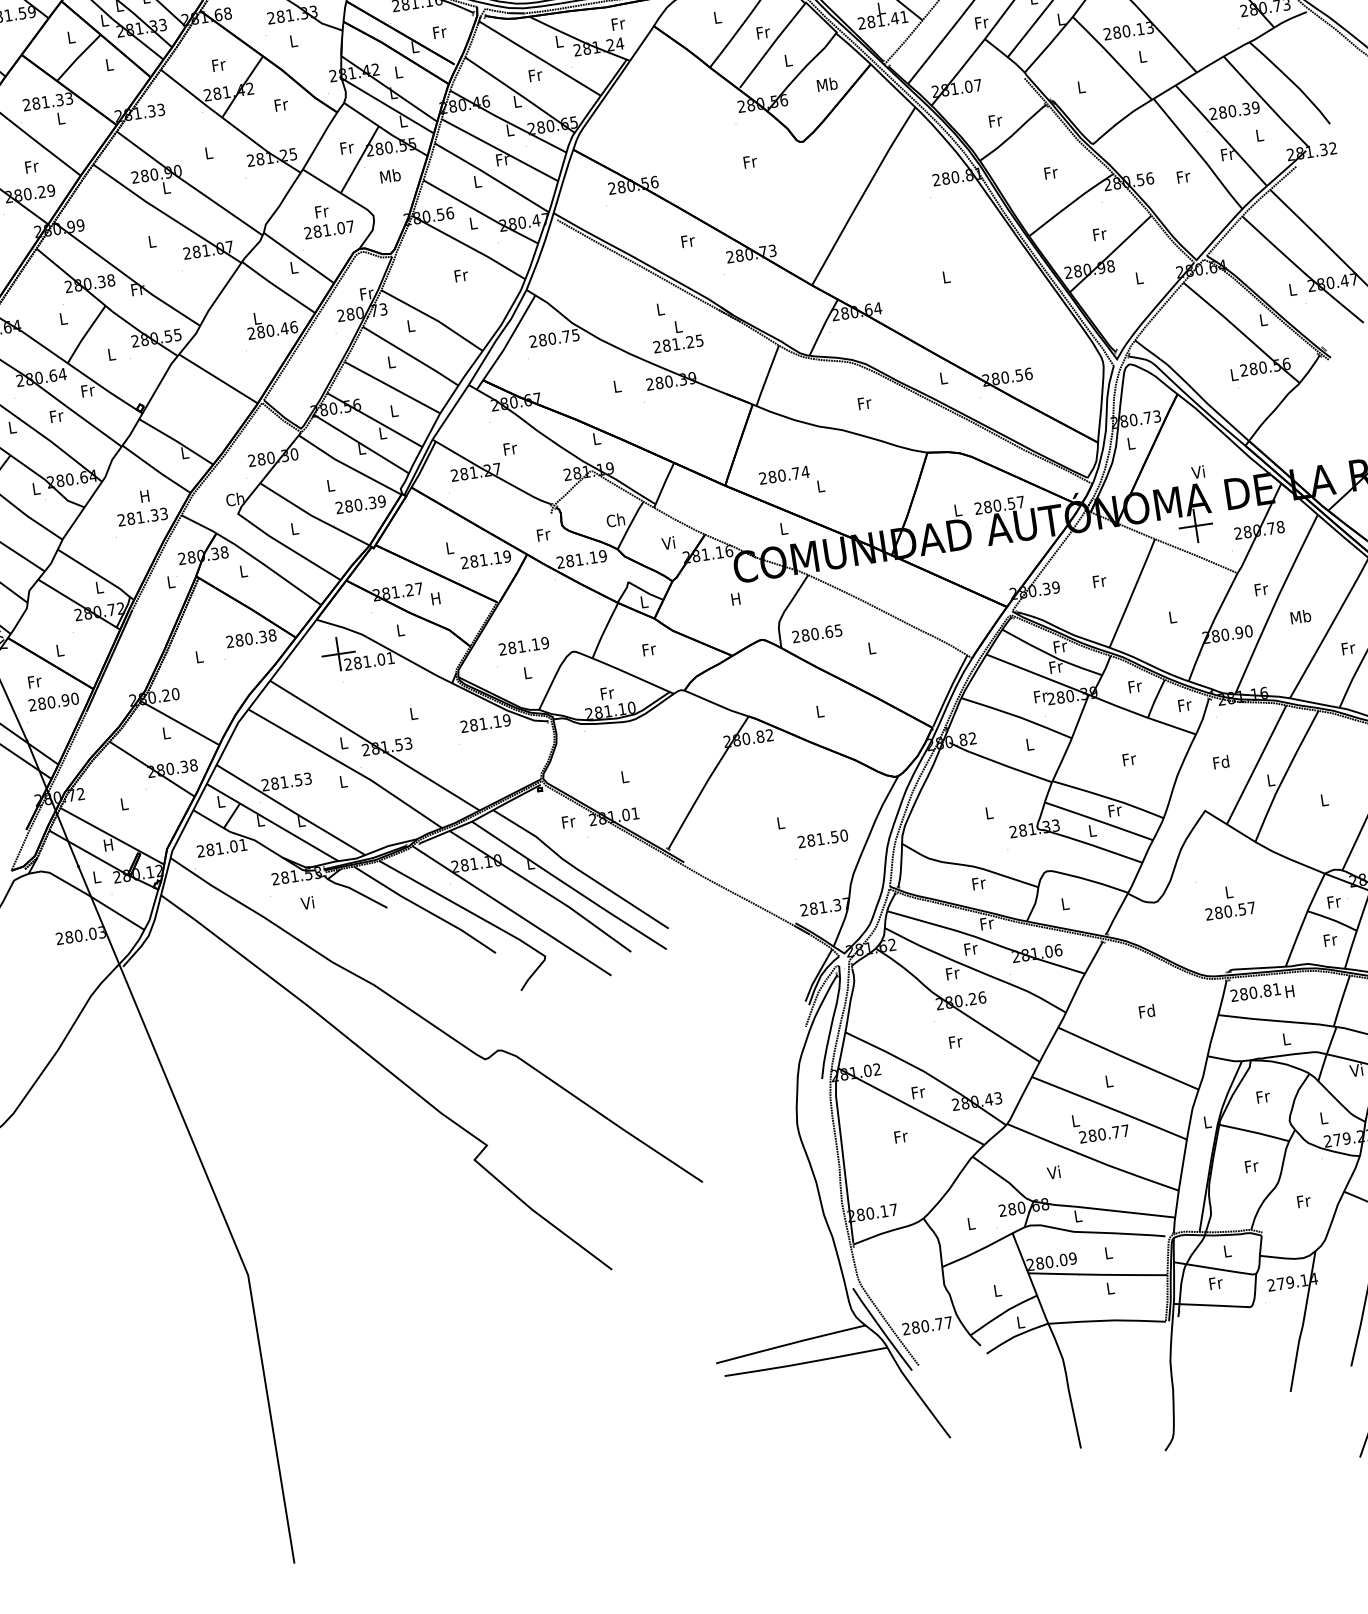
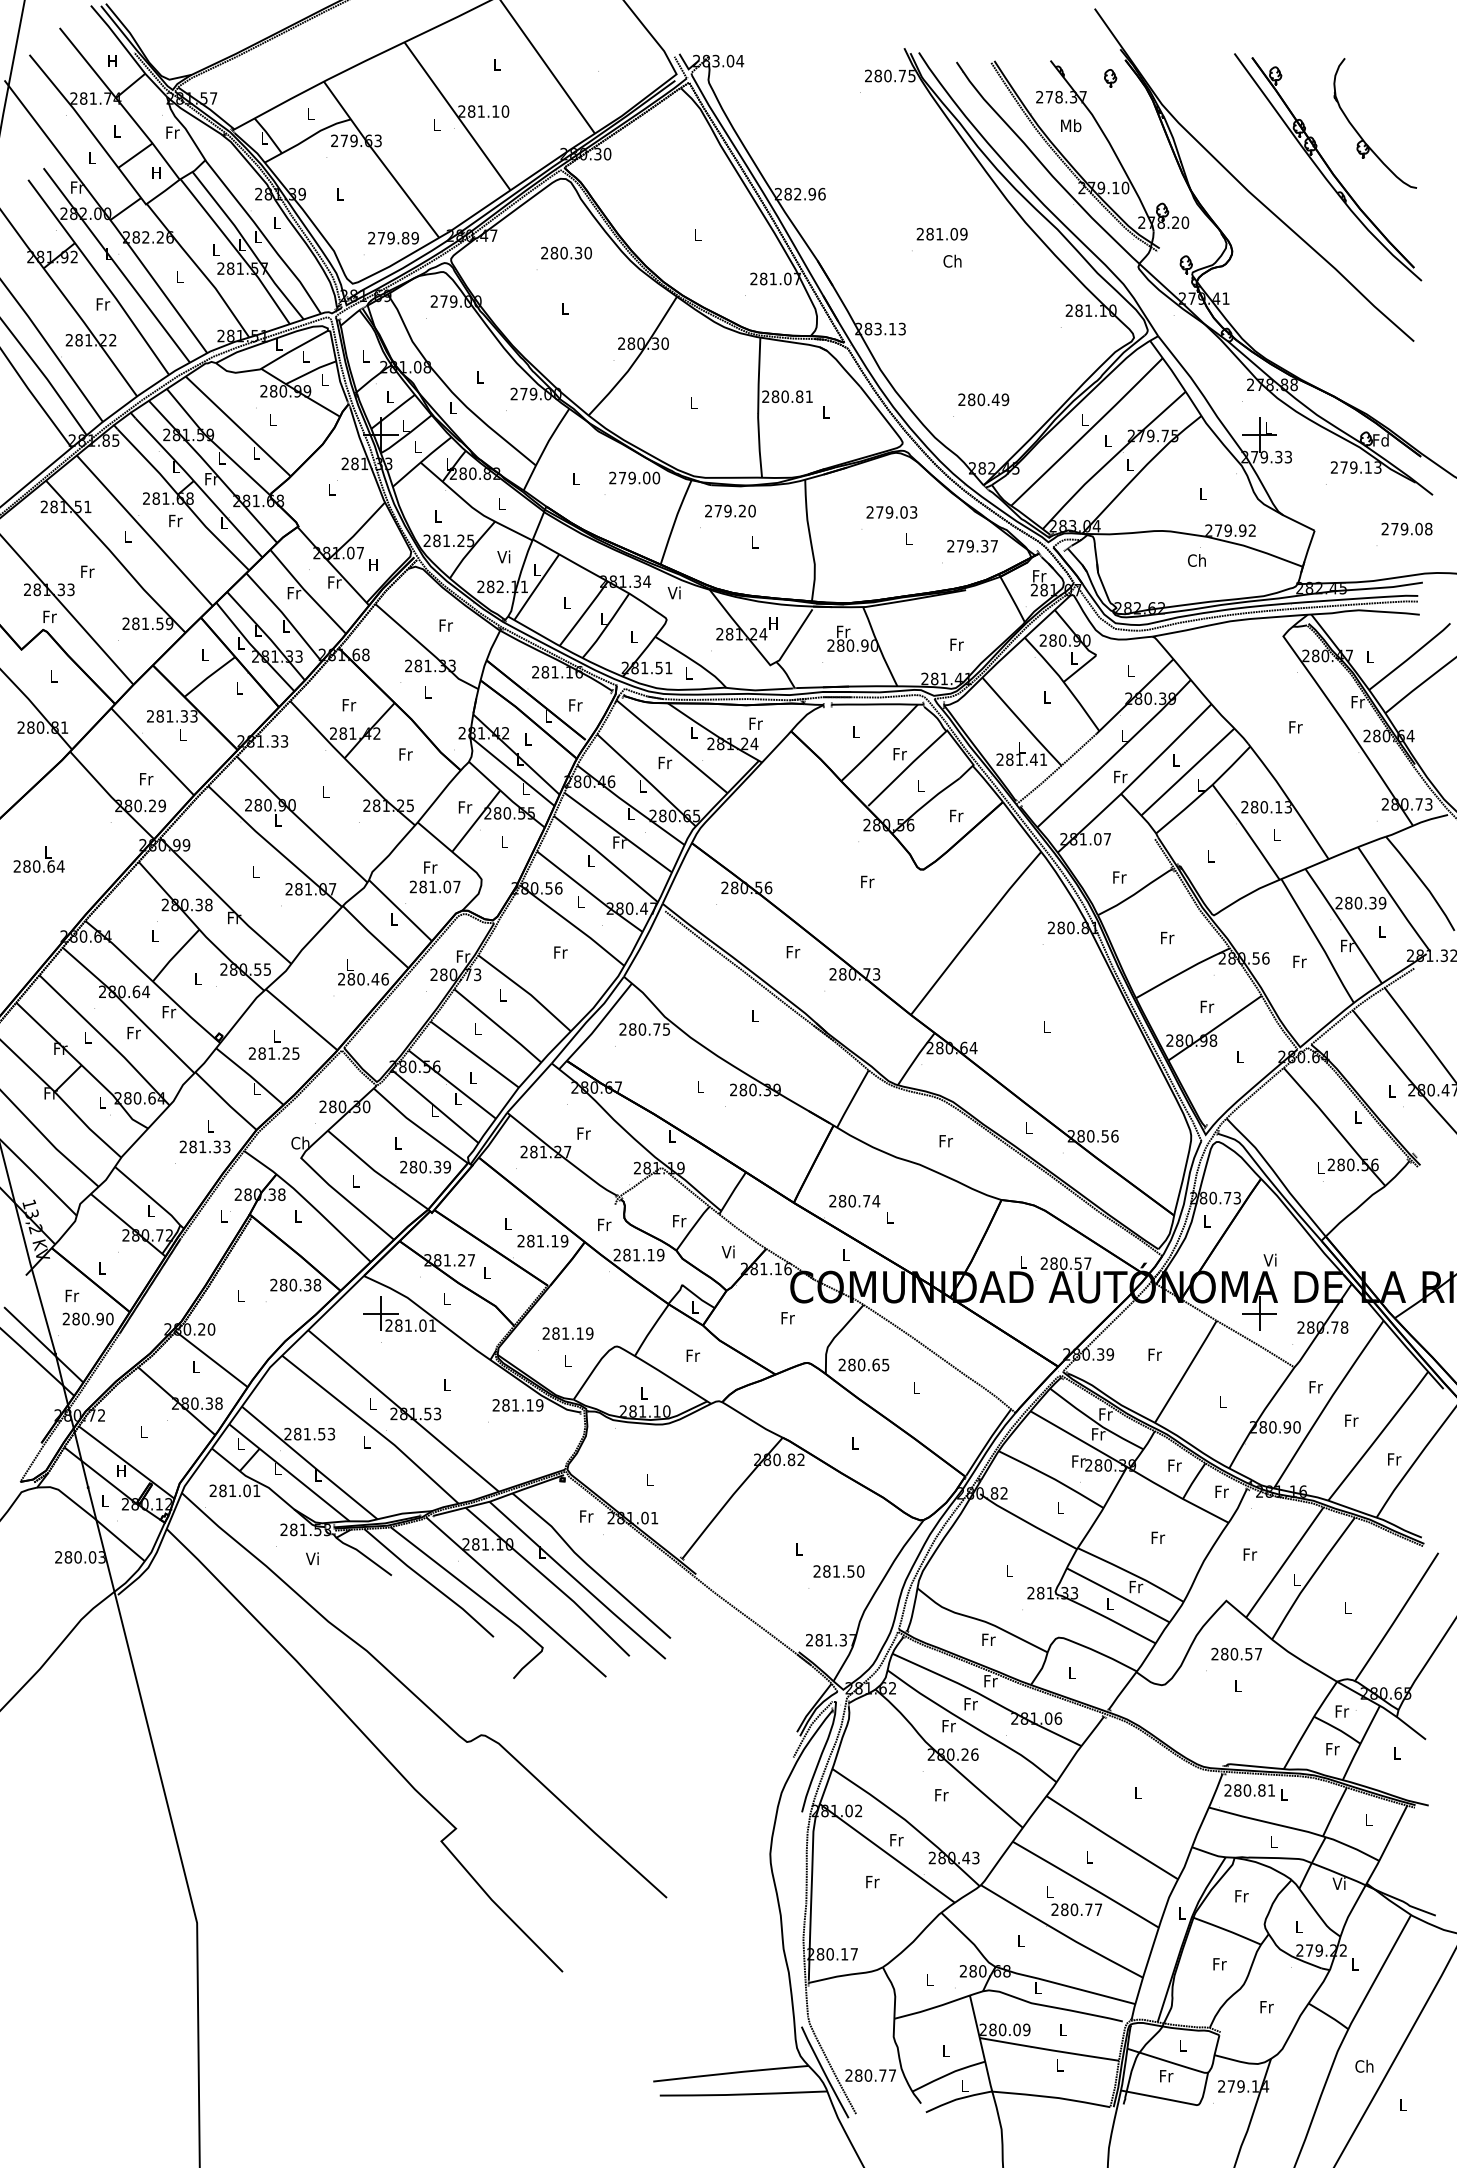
text: (827, 84) -> (956, 815), Mb -> Fr
text: (390, 175) -> (504, 841), Mb -> L
text: (676, 335) -> (273, 1044), moved
text: (145, 496) -> (210, 1126), H -> L
text: (615, 519) -> (678, 1220), Ch -> Fr
text: (435, 598) -> (486, 1272), H -> L
text: (735, 599) -> (787, 1318), H -> Fr
text: (1300, 616) -> (1351, 1420), Mb -> Fr
text: (607, 693) -> (644, 1393), Fr -> L
text: (1220, 762) -> (1249, 1554), Fd -> Fr
text: (1230, 910) -> (1236, 1653), moved
text: (1289, 991) -> (1283, 1794), H -> L
text: (1146, 1010) -> (1137, 1792), Fd -> L
text: (1053, 1172) -> (1020, 1940), Vi -> L

